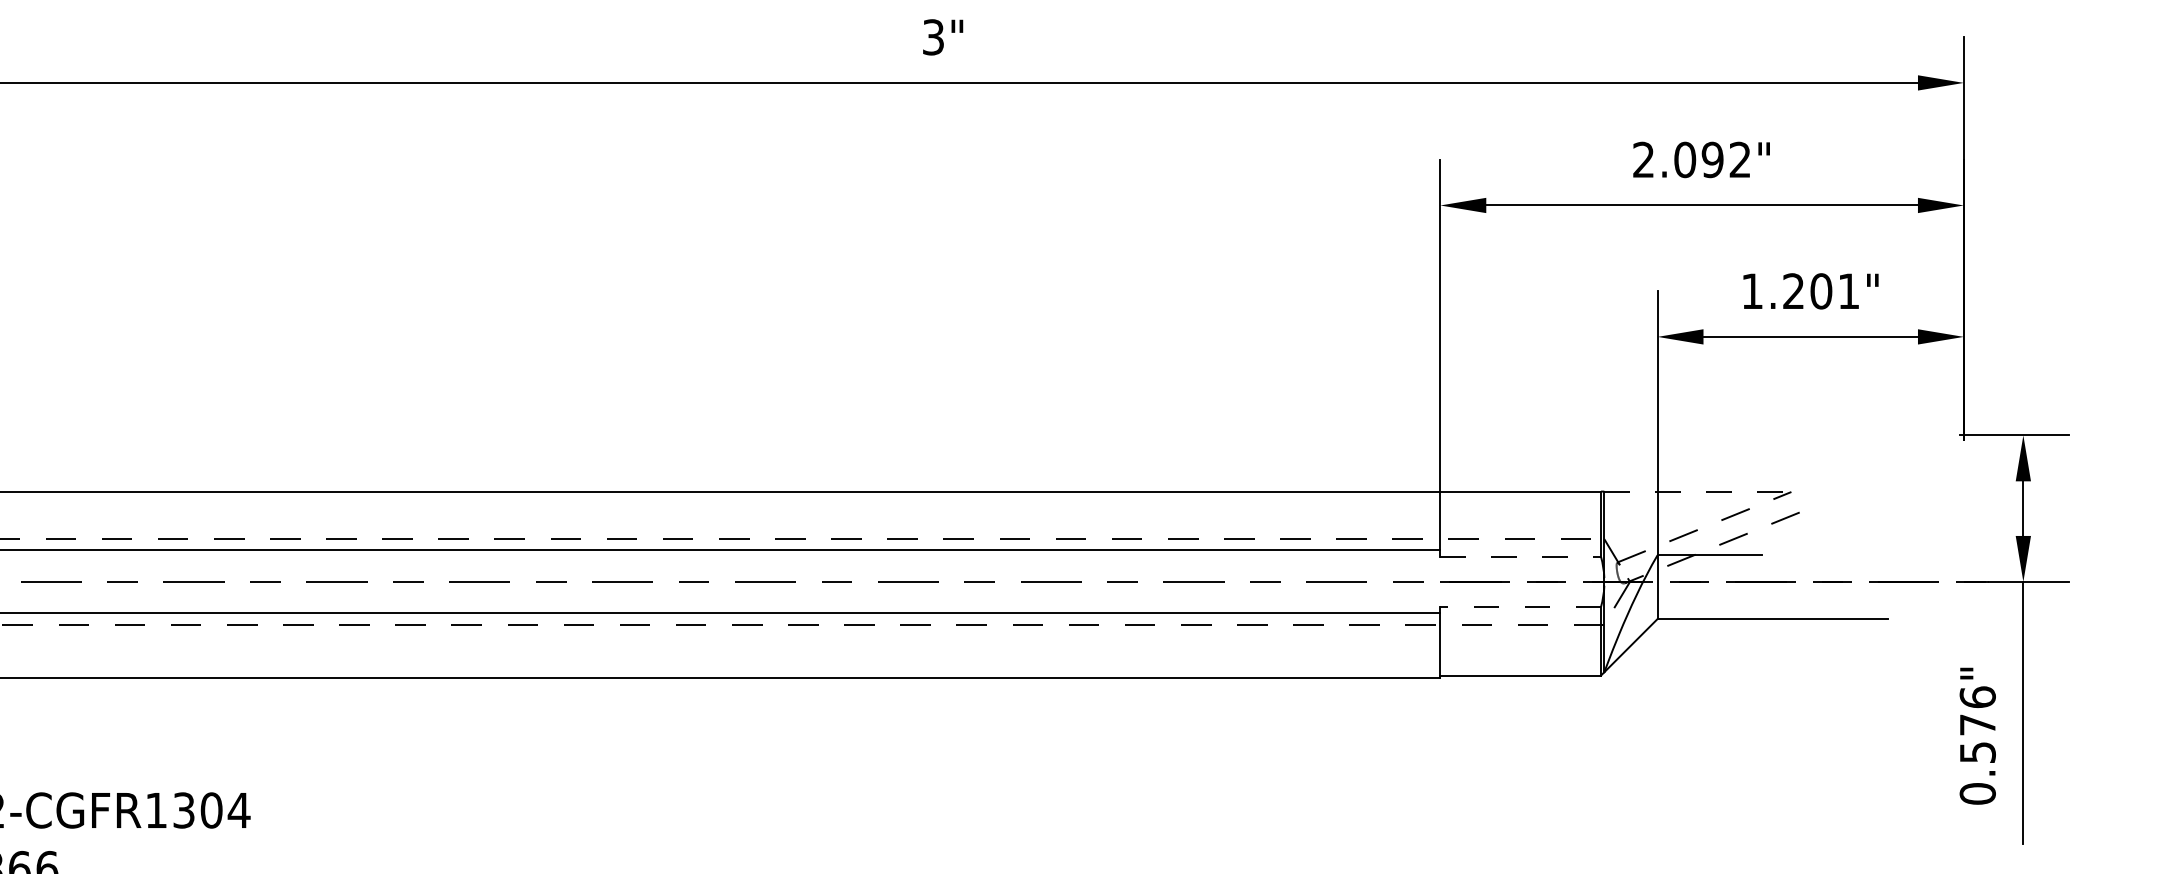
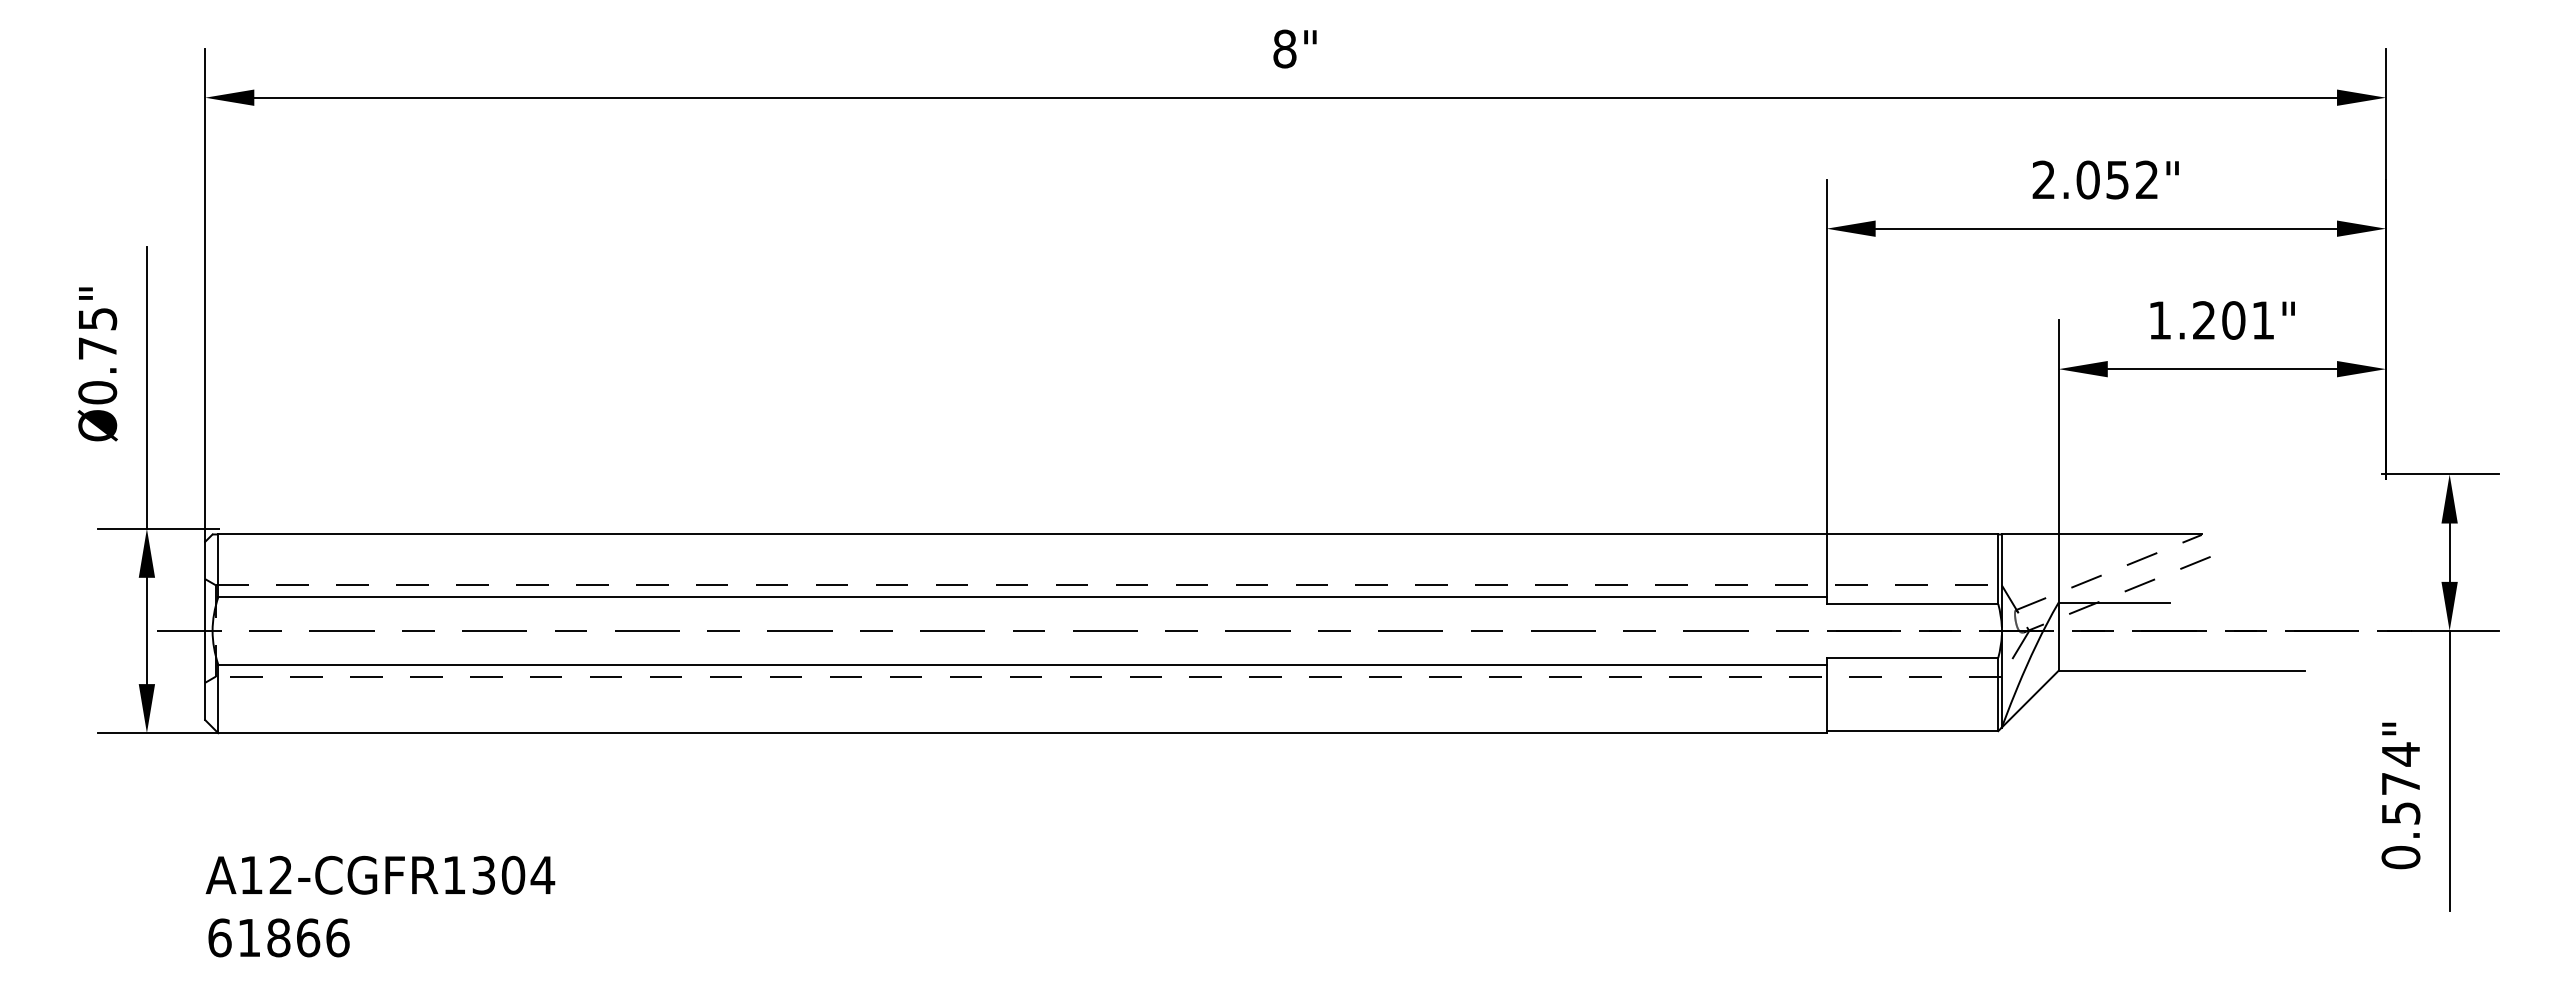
text: (933, 36) -> (1284, 48), 3" -> 8"
text: (1712, 159) -> (2117, 179), 2.092" -> 2.052"
line: (1697, 491) -> (2101, 534), dashed -> solid
line: (1520, 557) -> (1912, 604), dashed -> solid
line: (1520, 606) -> (1912, 657), dashed -> solid
text: (1977, 697) -> (2400, 754), 0.576" -> 0.574"

